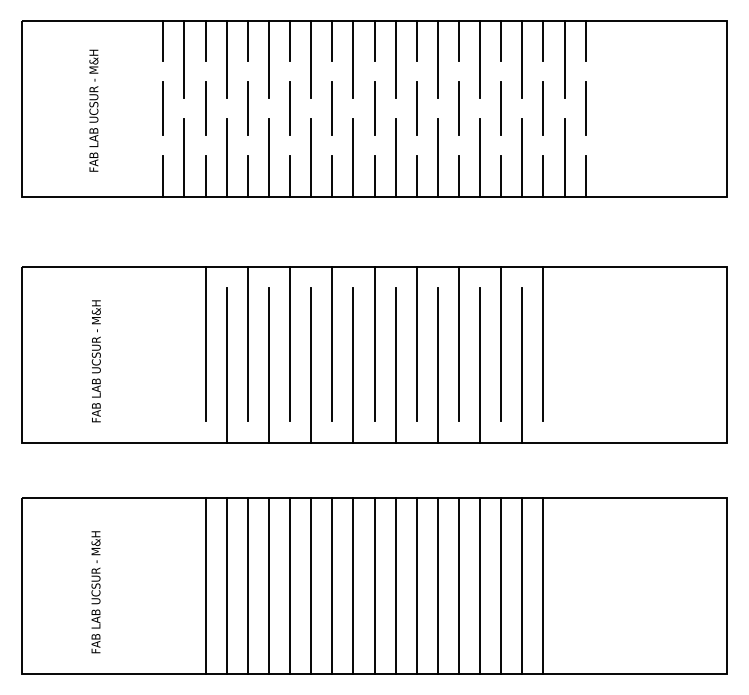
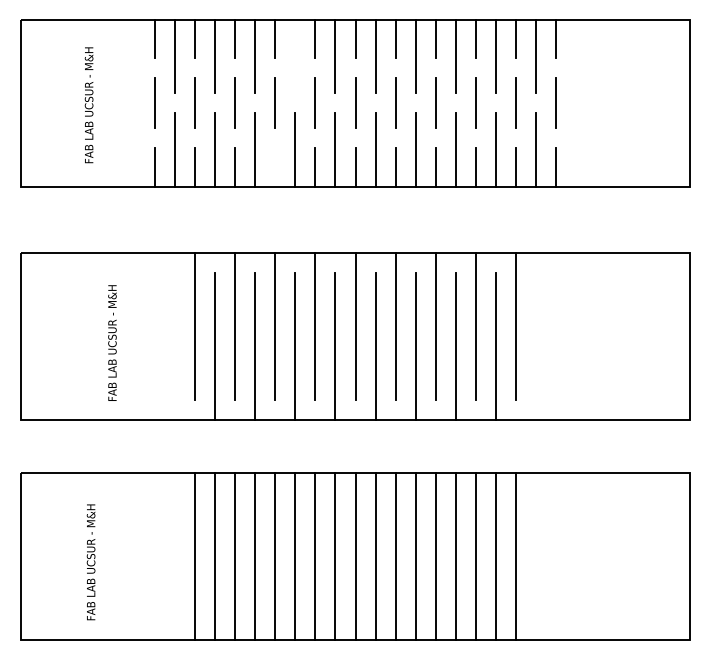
line: (311, 59) -> (295, 56), removed
line: (290, 176) -> (275, 167), removed
text: (96, 360) -> (112, 342), moved

